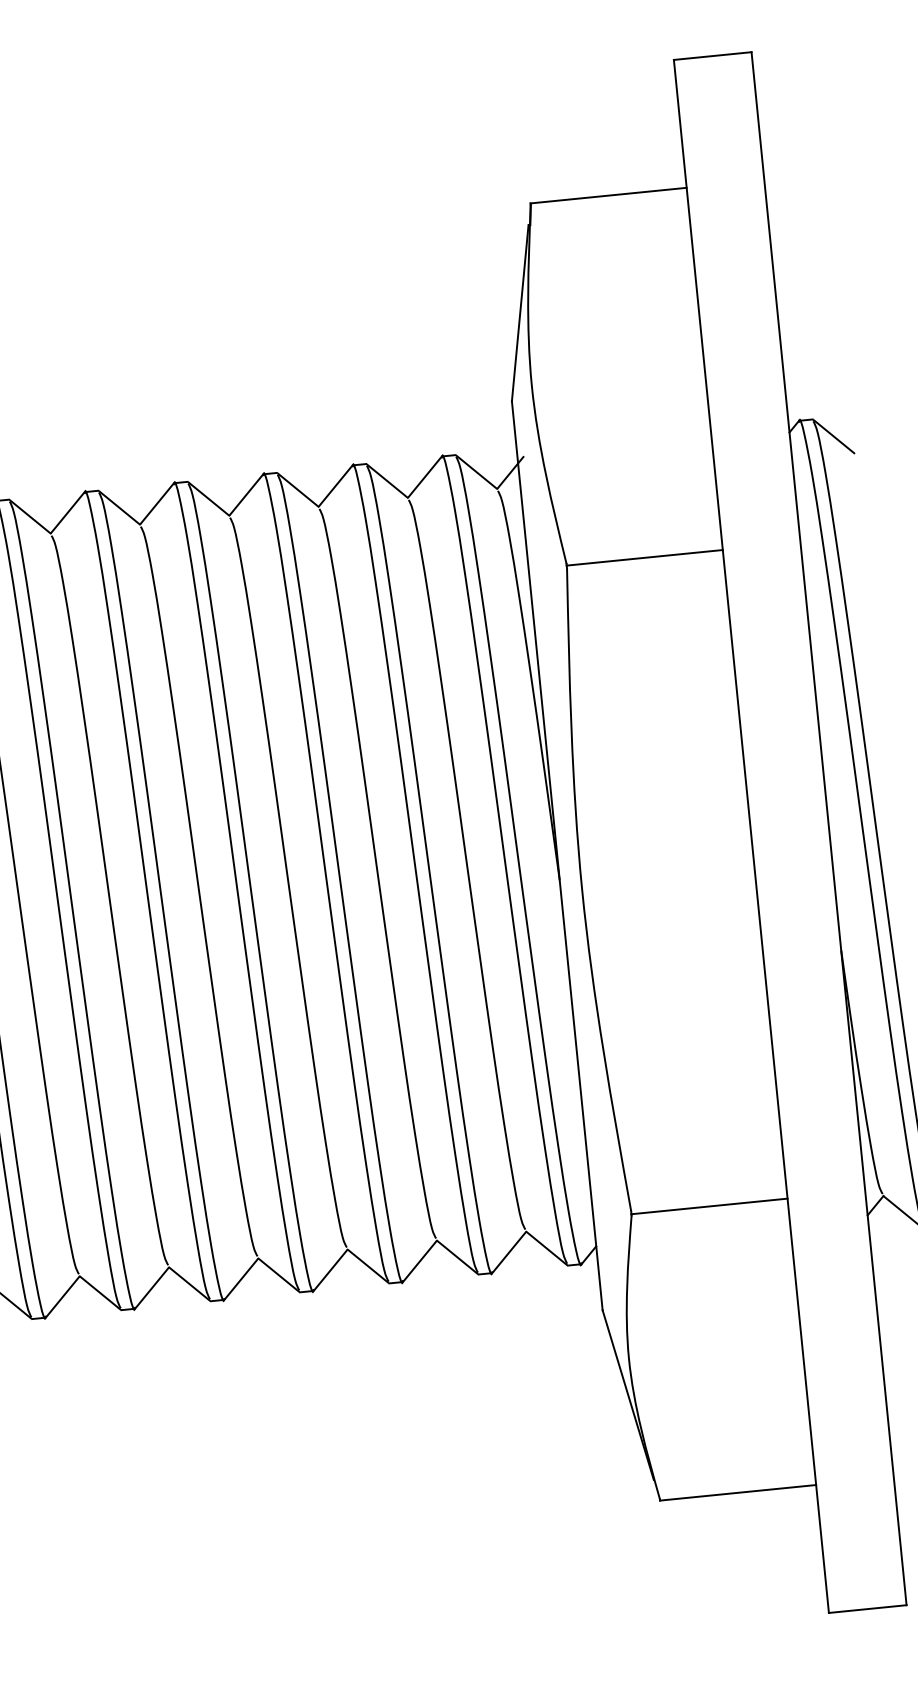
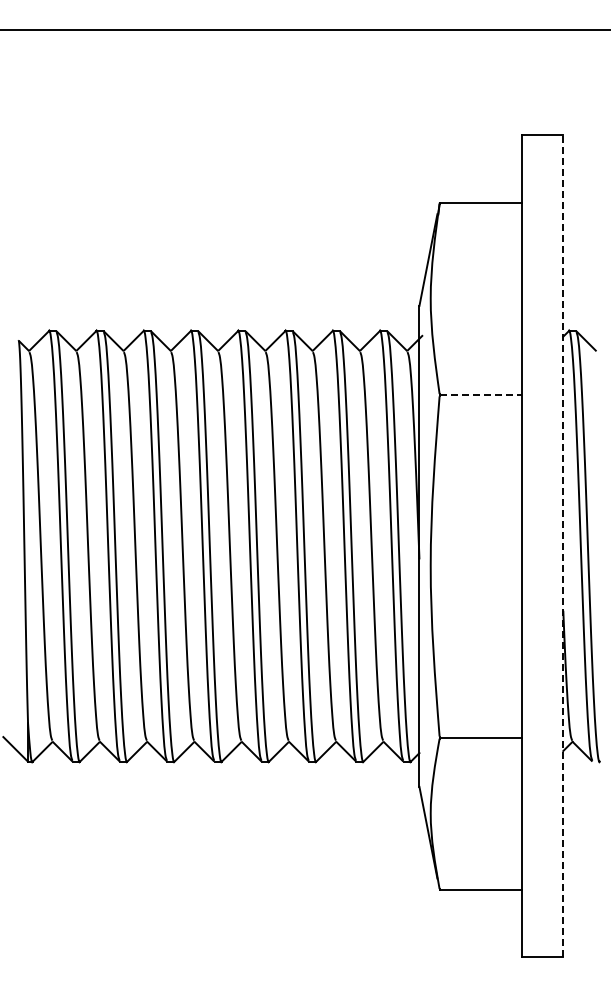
line: (645, 557) -> (481, 394), solid -> dashed
line: (829, 828) -> (563, 546), solid -> dashed

